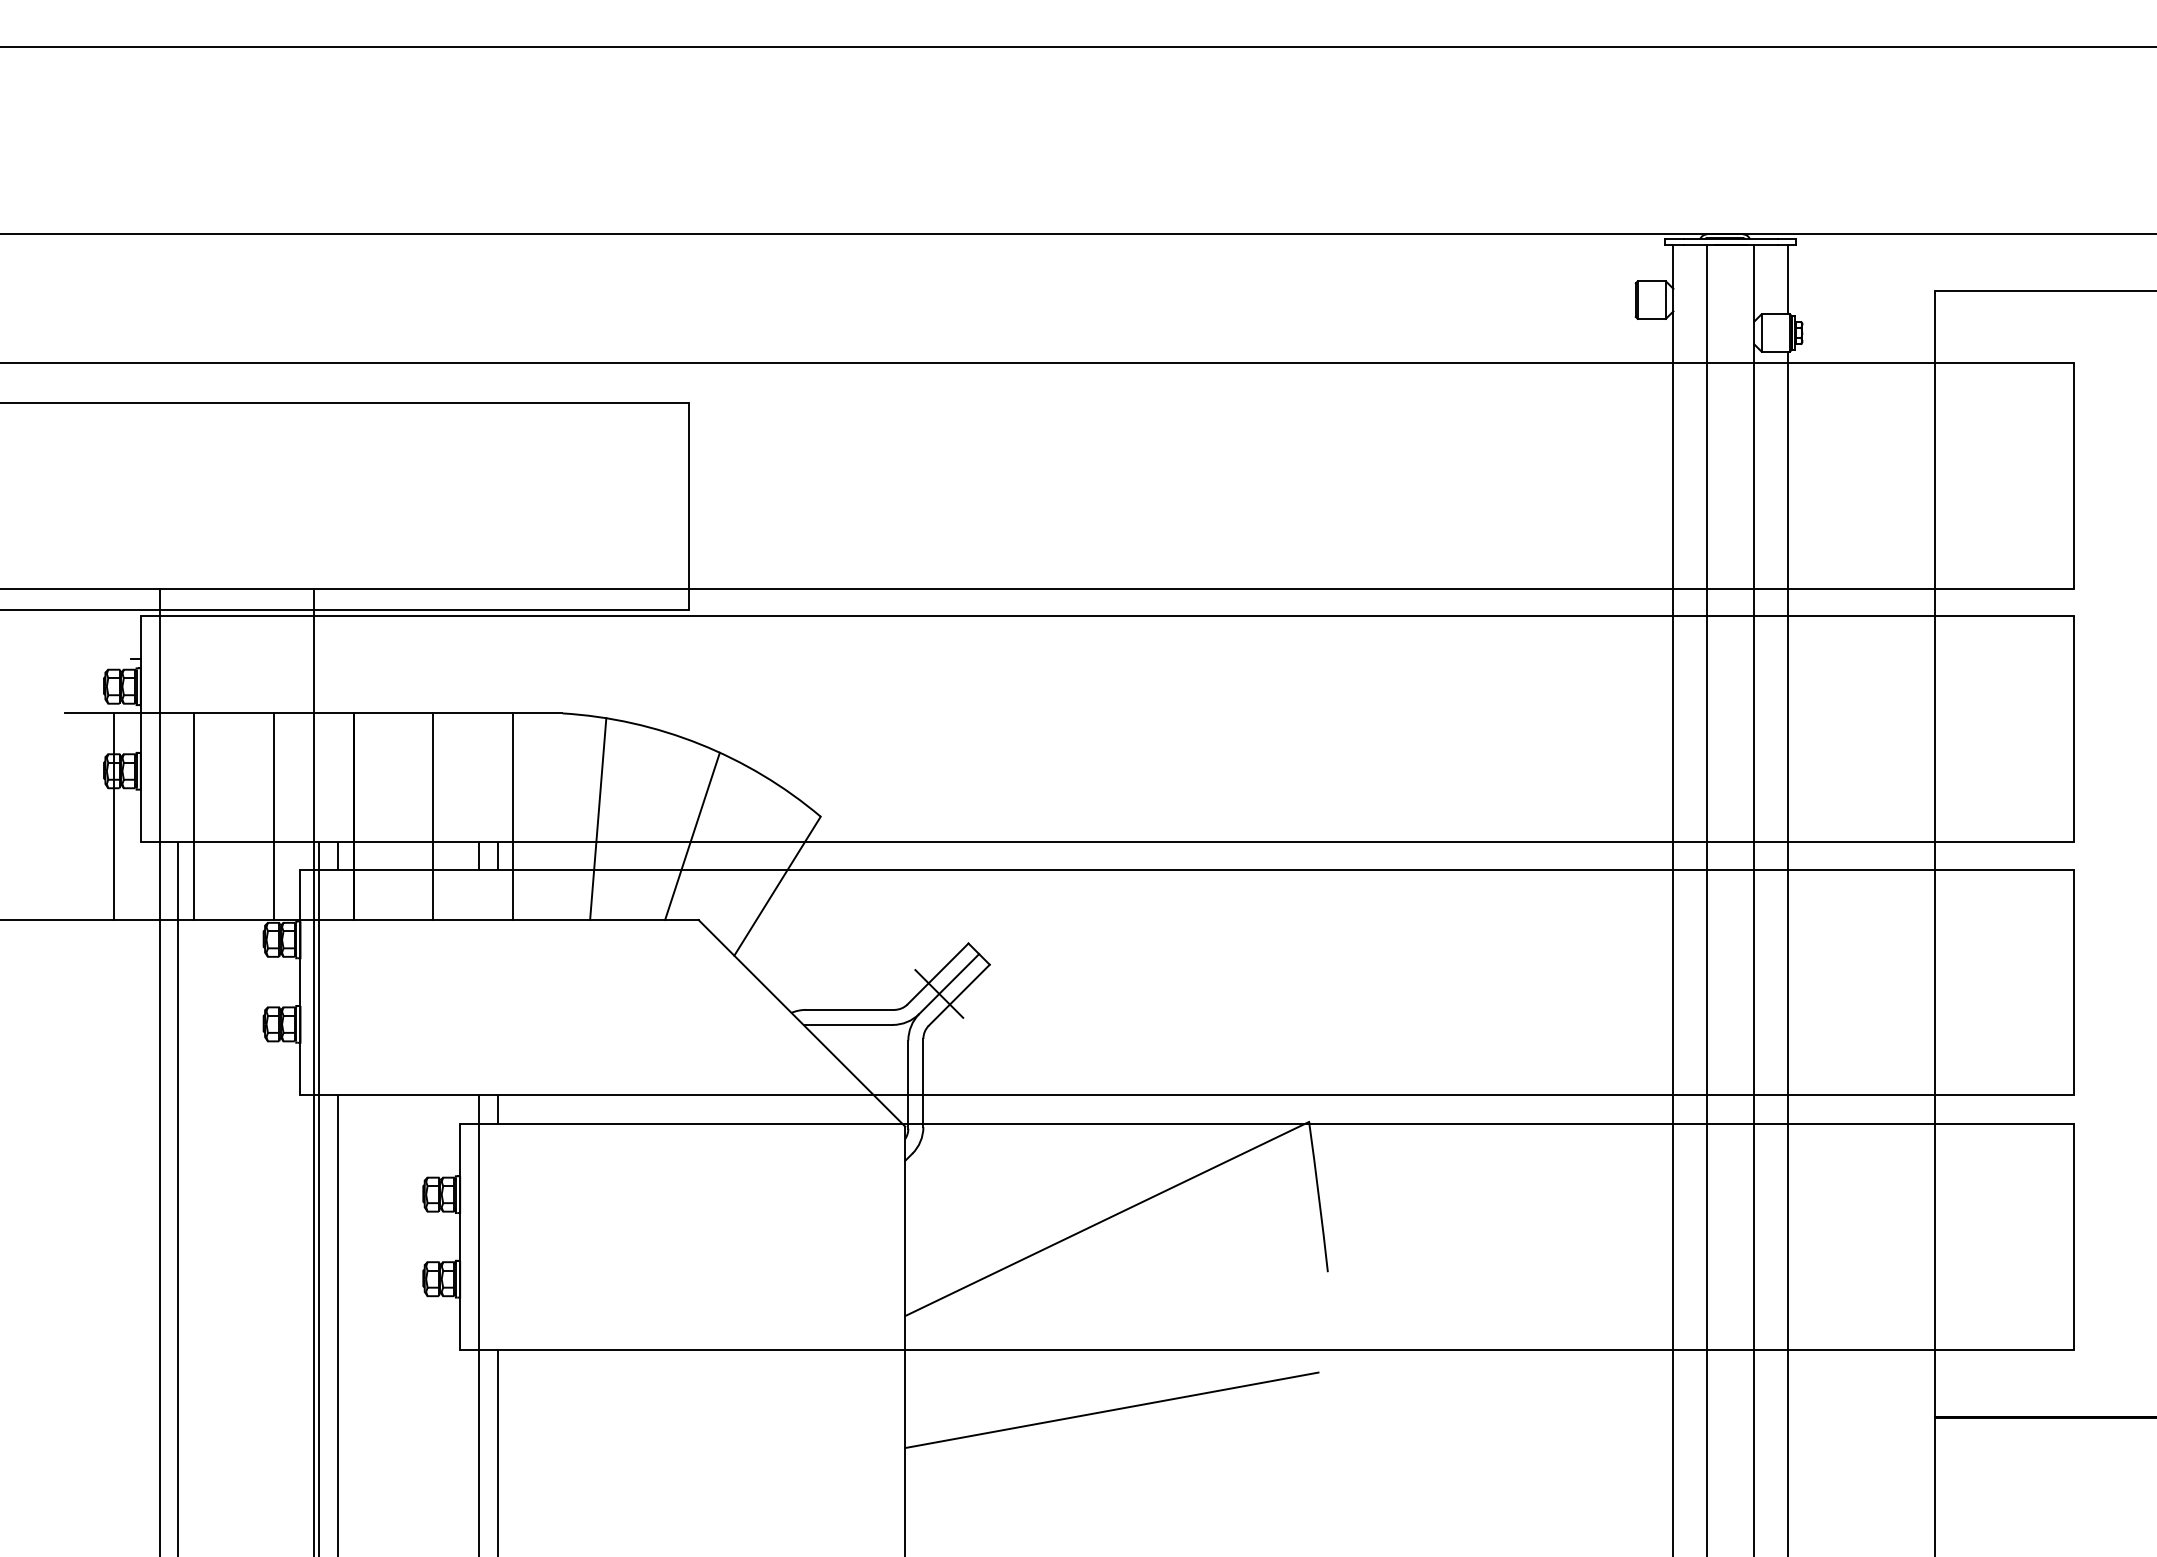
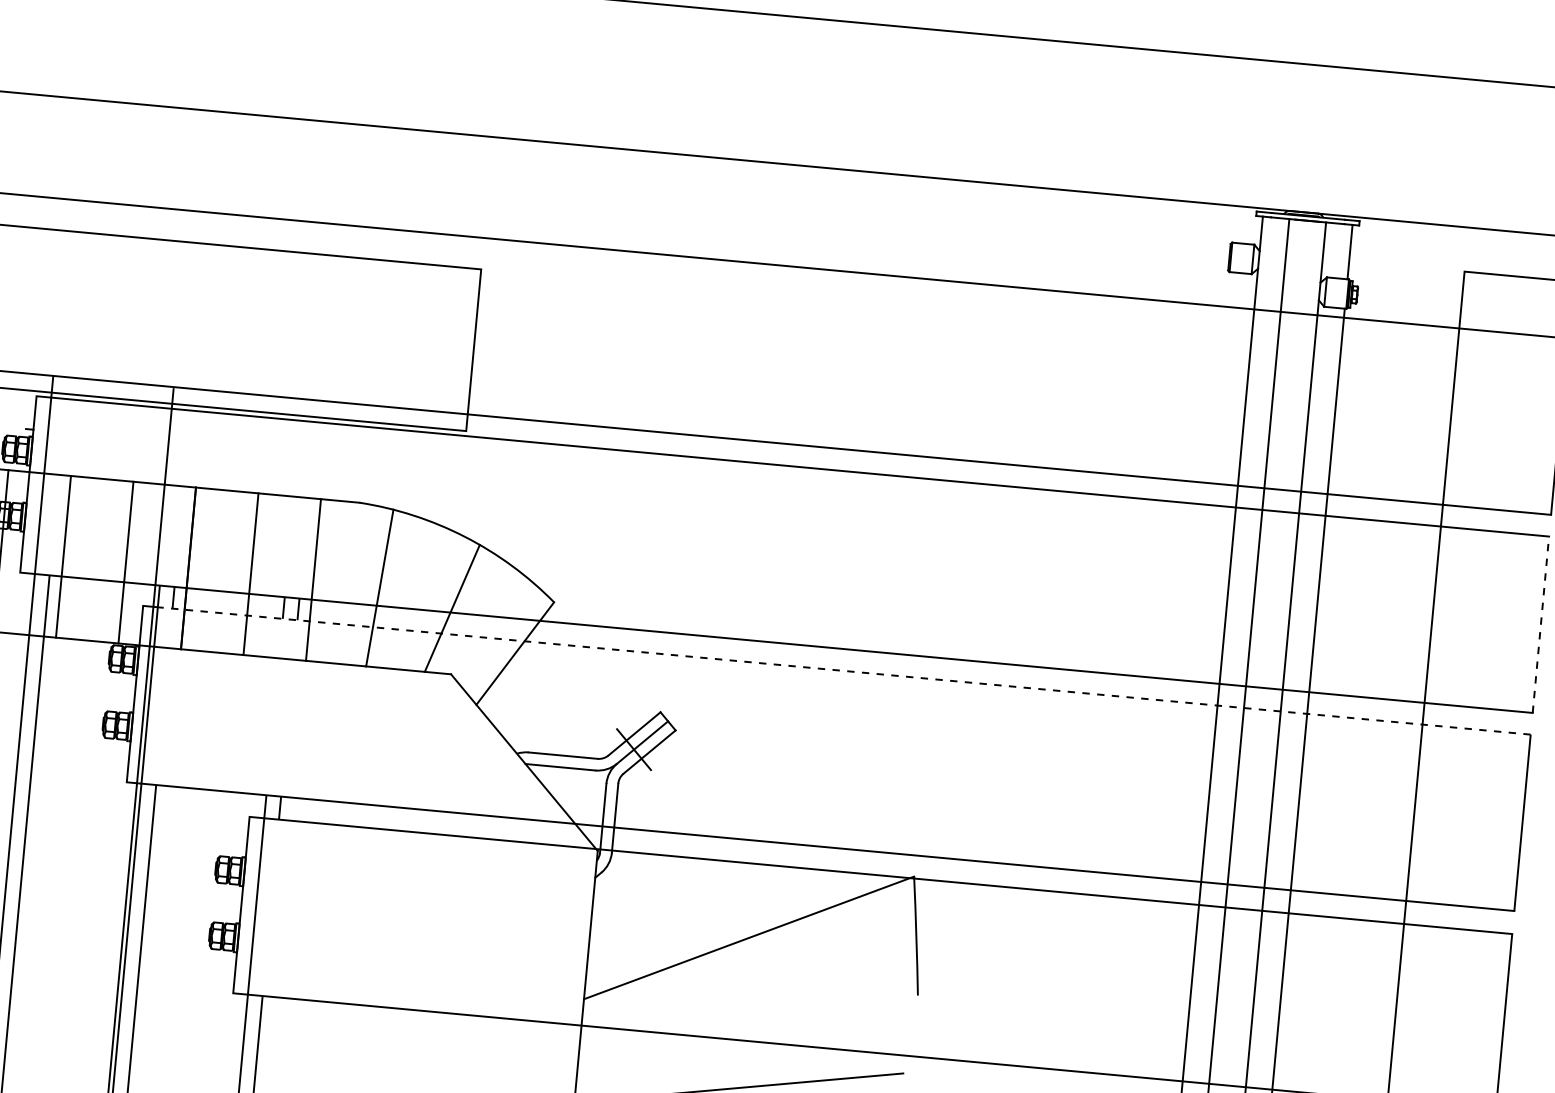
line: (2073, 729) -> (1540, 625), solid -> dashed
line: (1195, 869) -> (843, 670), solid -> dashed

